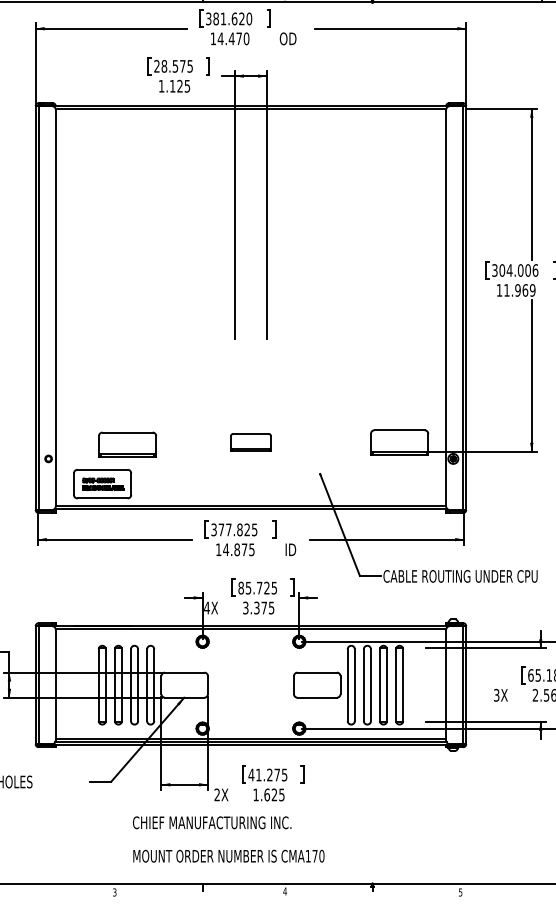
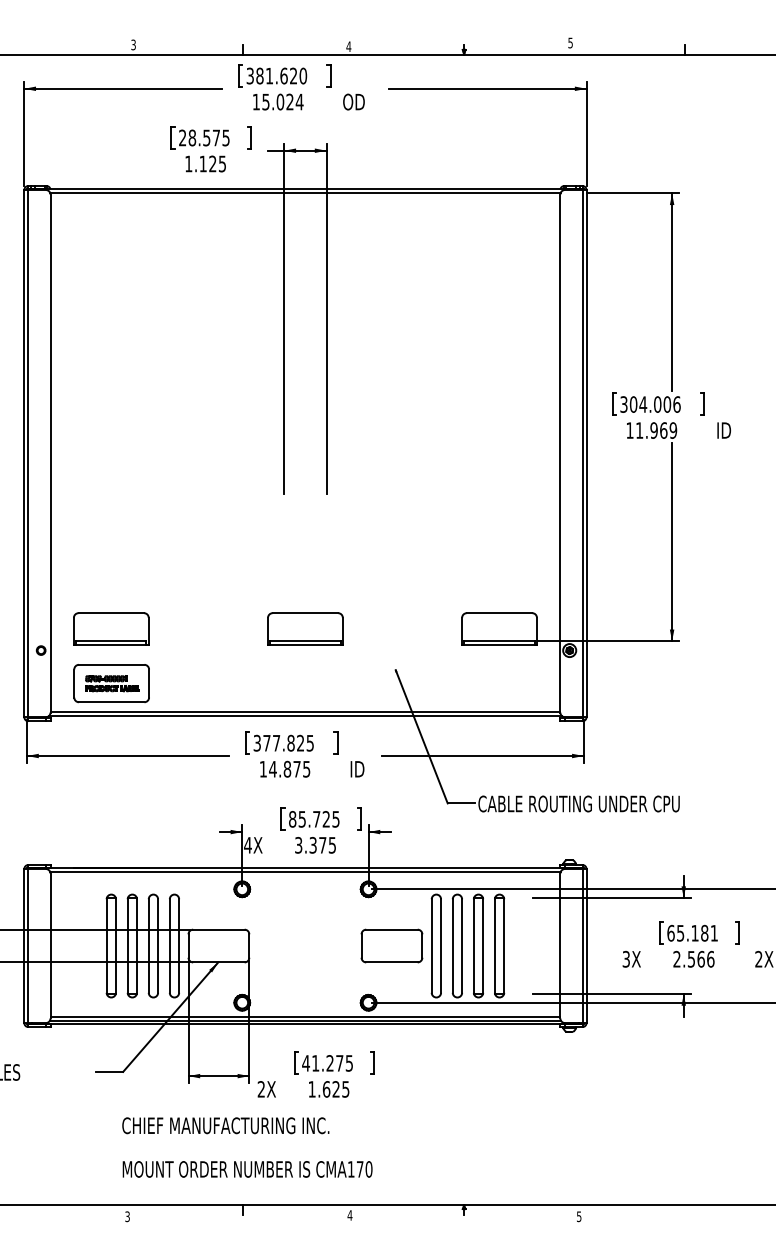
text: (233, 38) -> (282, 101), 14.470 -> 15.024
part: (251, 442) -> (305, 628), size x1.43
part: (127, 444) -> (111, 628), moved
text: (228, 839) -> (247, 1147), moved

